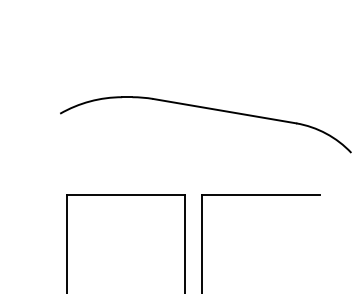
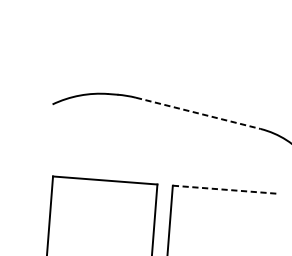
line: (224, 111) -> (198, 113), solid -> dashed
line: (261, 194) -> (225, 189), solid -> dashed

